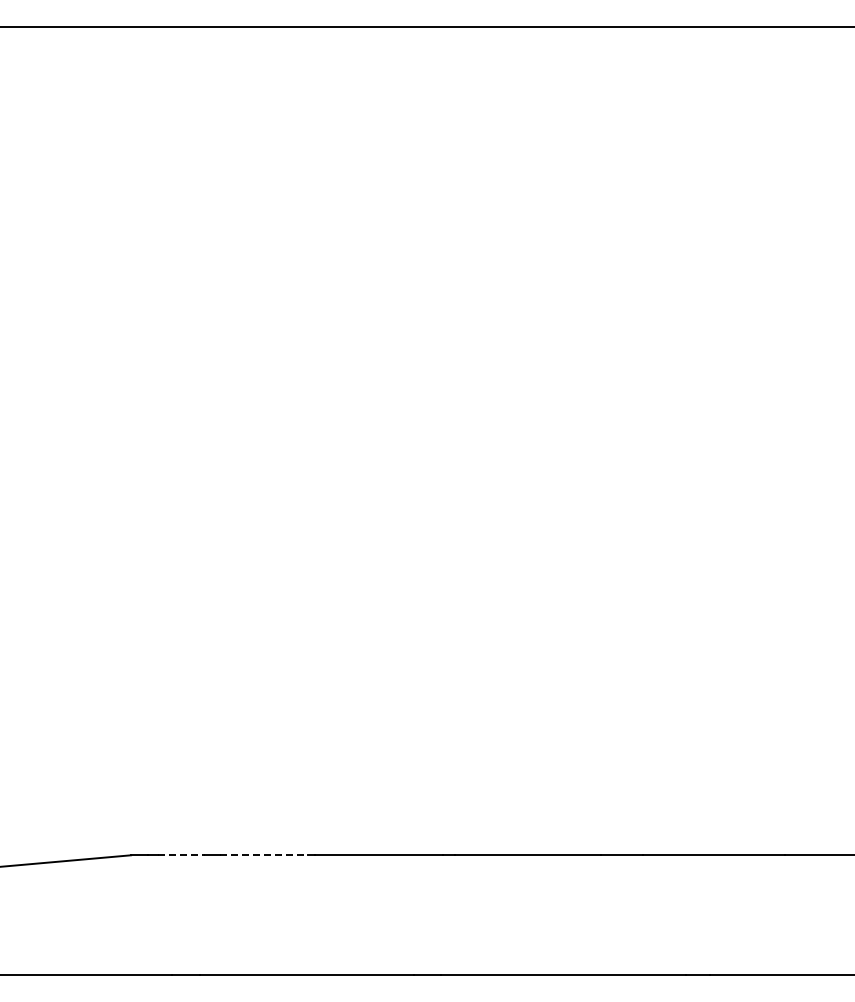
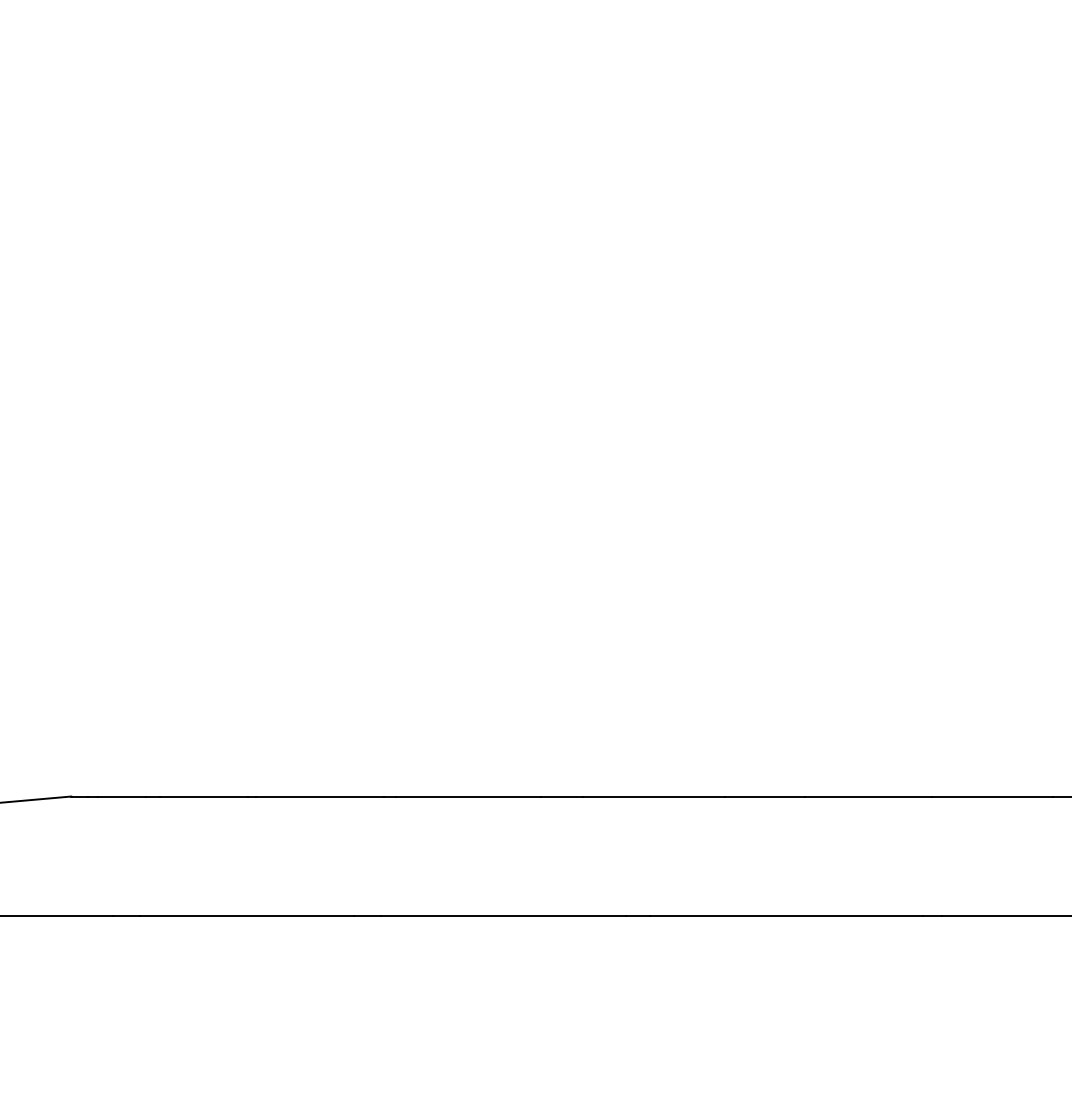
line: (181, 855) -> (121, 796), dashed -> solid
line: (264, 855) -> (204, 796), dashed -> solid

